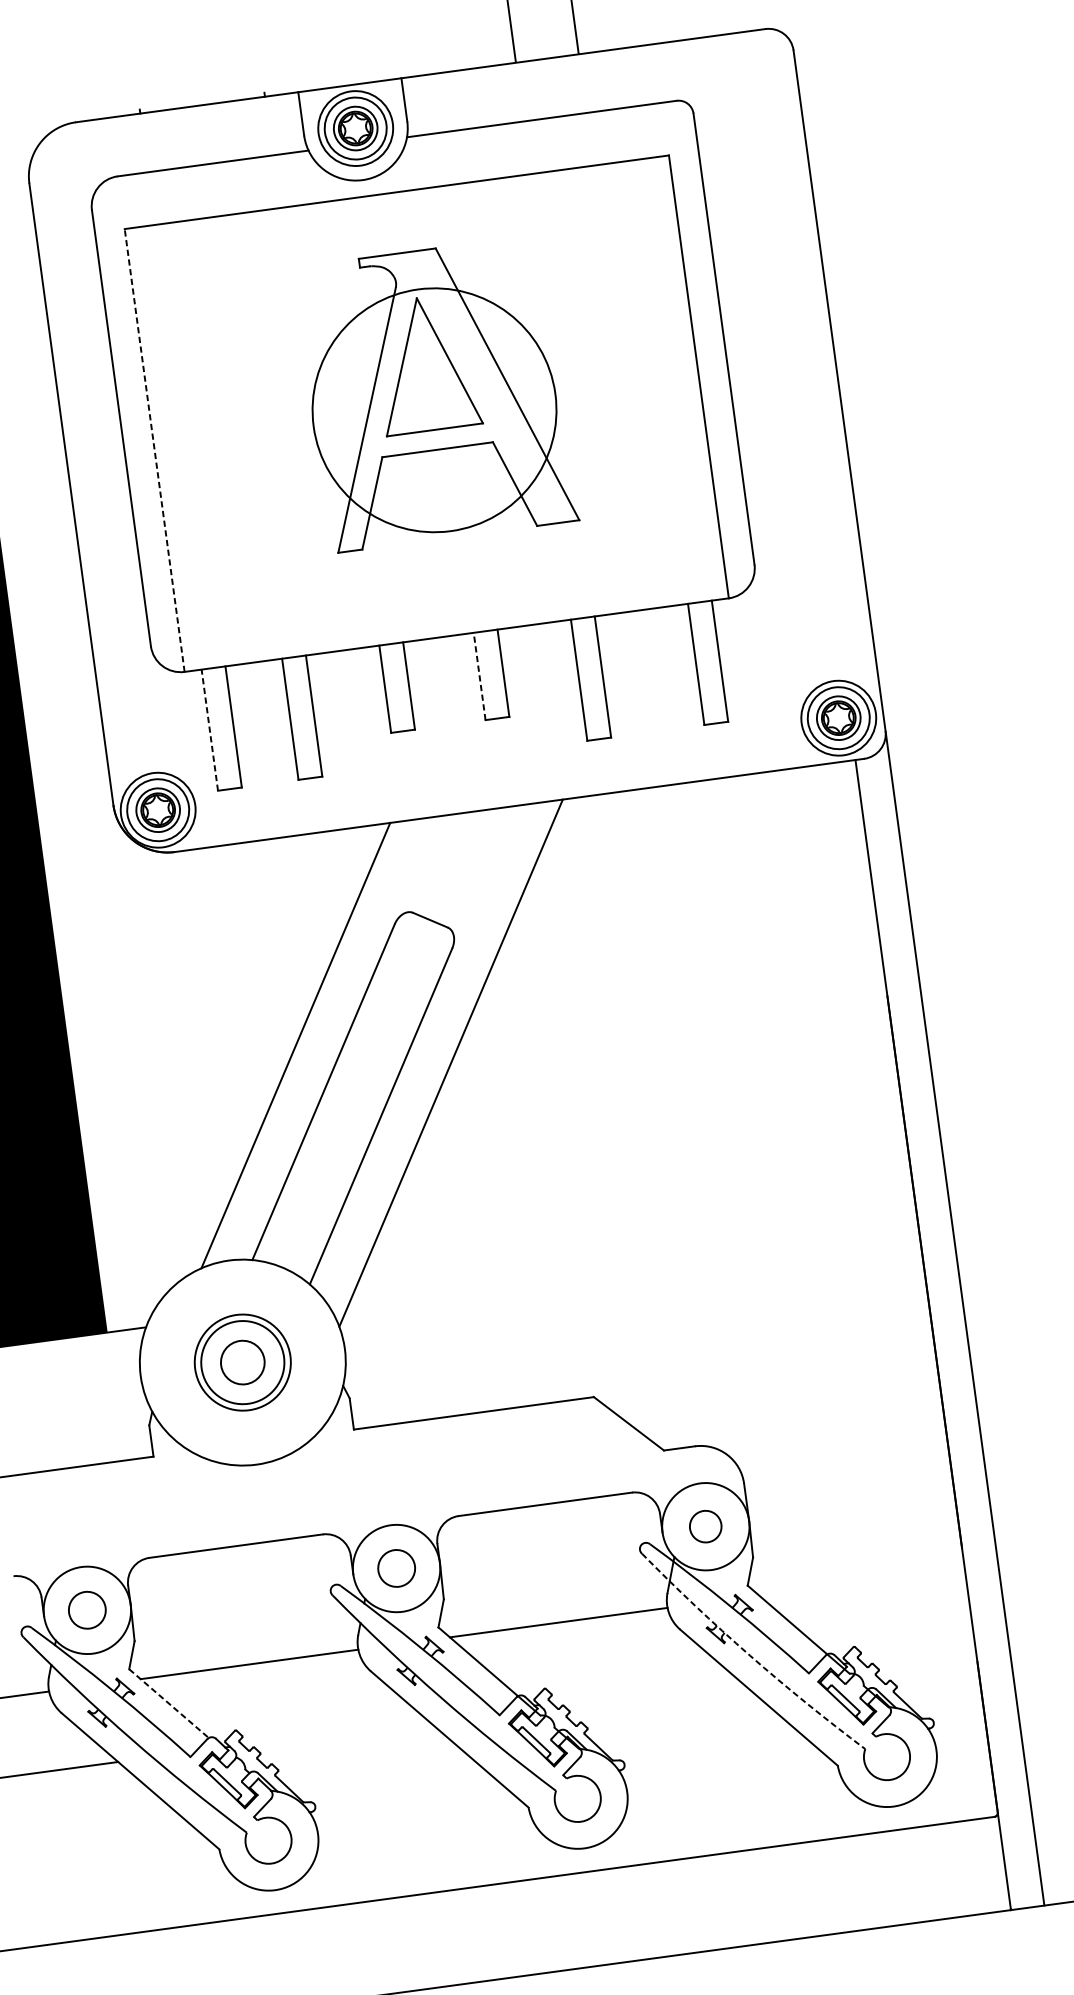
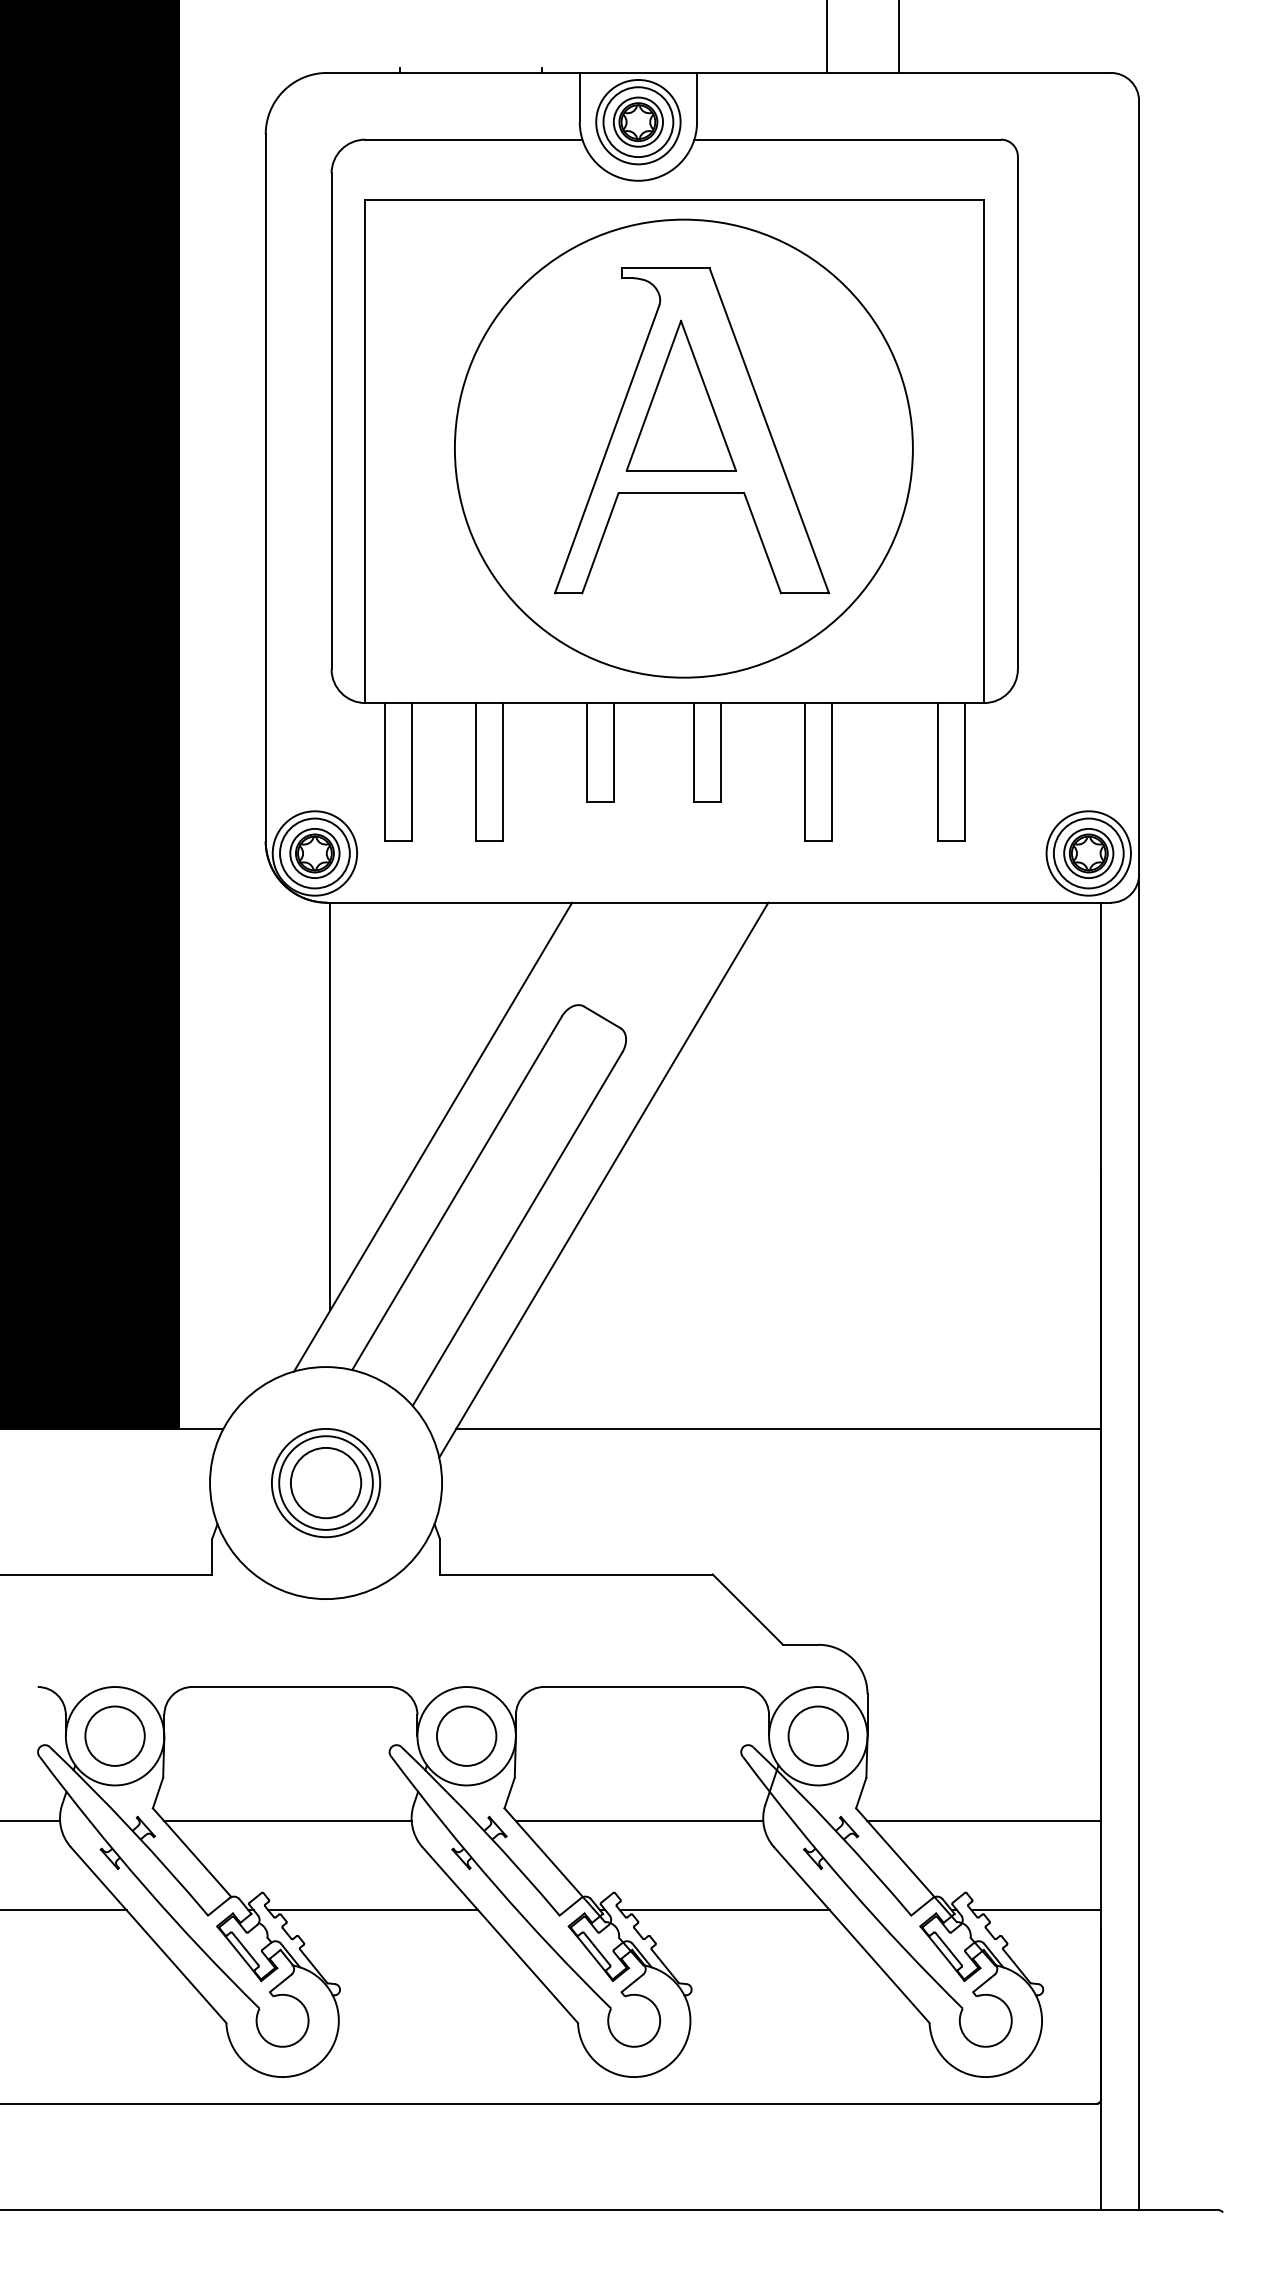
circle: (434, 410) -> (683, 448), size x1.67
line: (154, 450) -> (365, 451), dashed -> solid
line: (479, 676) -> (694, 752), dashed -> solid
line: (209, 729) -> (384, 771), dashed -> solid
line: (201, 1030) -> (330, 1106), added
line: (634, 1261) -> (778, 1429), added
circle: (242, 1362) -> (325, 1482), size x1.43
circle: (705, 1526) -> (817, 1735), size x1.67
circle: (396, 1567) -> (466, 1735), size x1.43
line: (862, 1581) -> (984, 1821), added
circle: (86, 1609) -> (114, 1735), size x1.43
line: (918, 1654) -> (1036, 1910), added
arc: (750, 1655) -> (848, 1886), dashed -> solid
line: (644, 1691) -> (724, 1910), added
line: (169, 1704) -> (192, 1853), dashed -> solid
line: (335, 1732) -> (373, 1910), added

